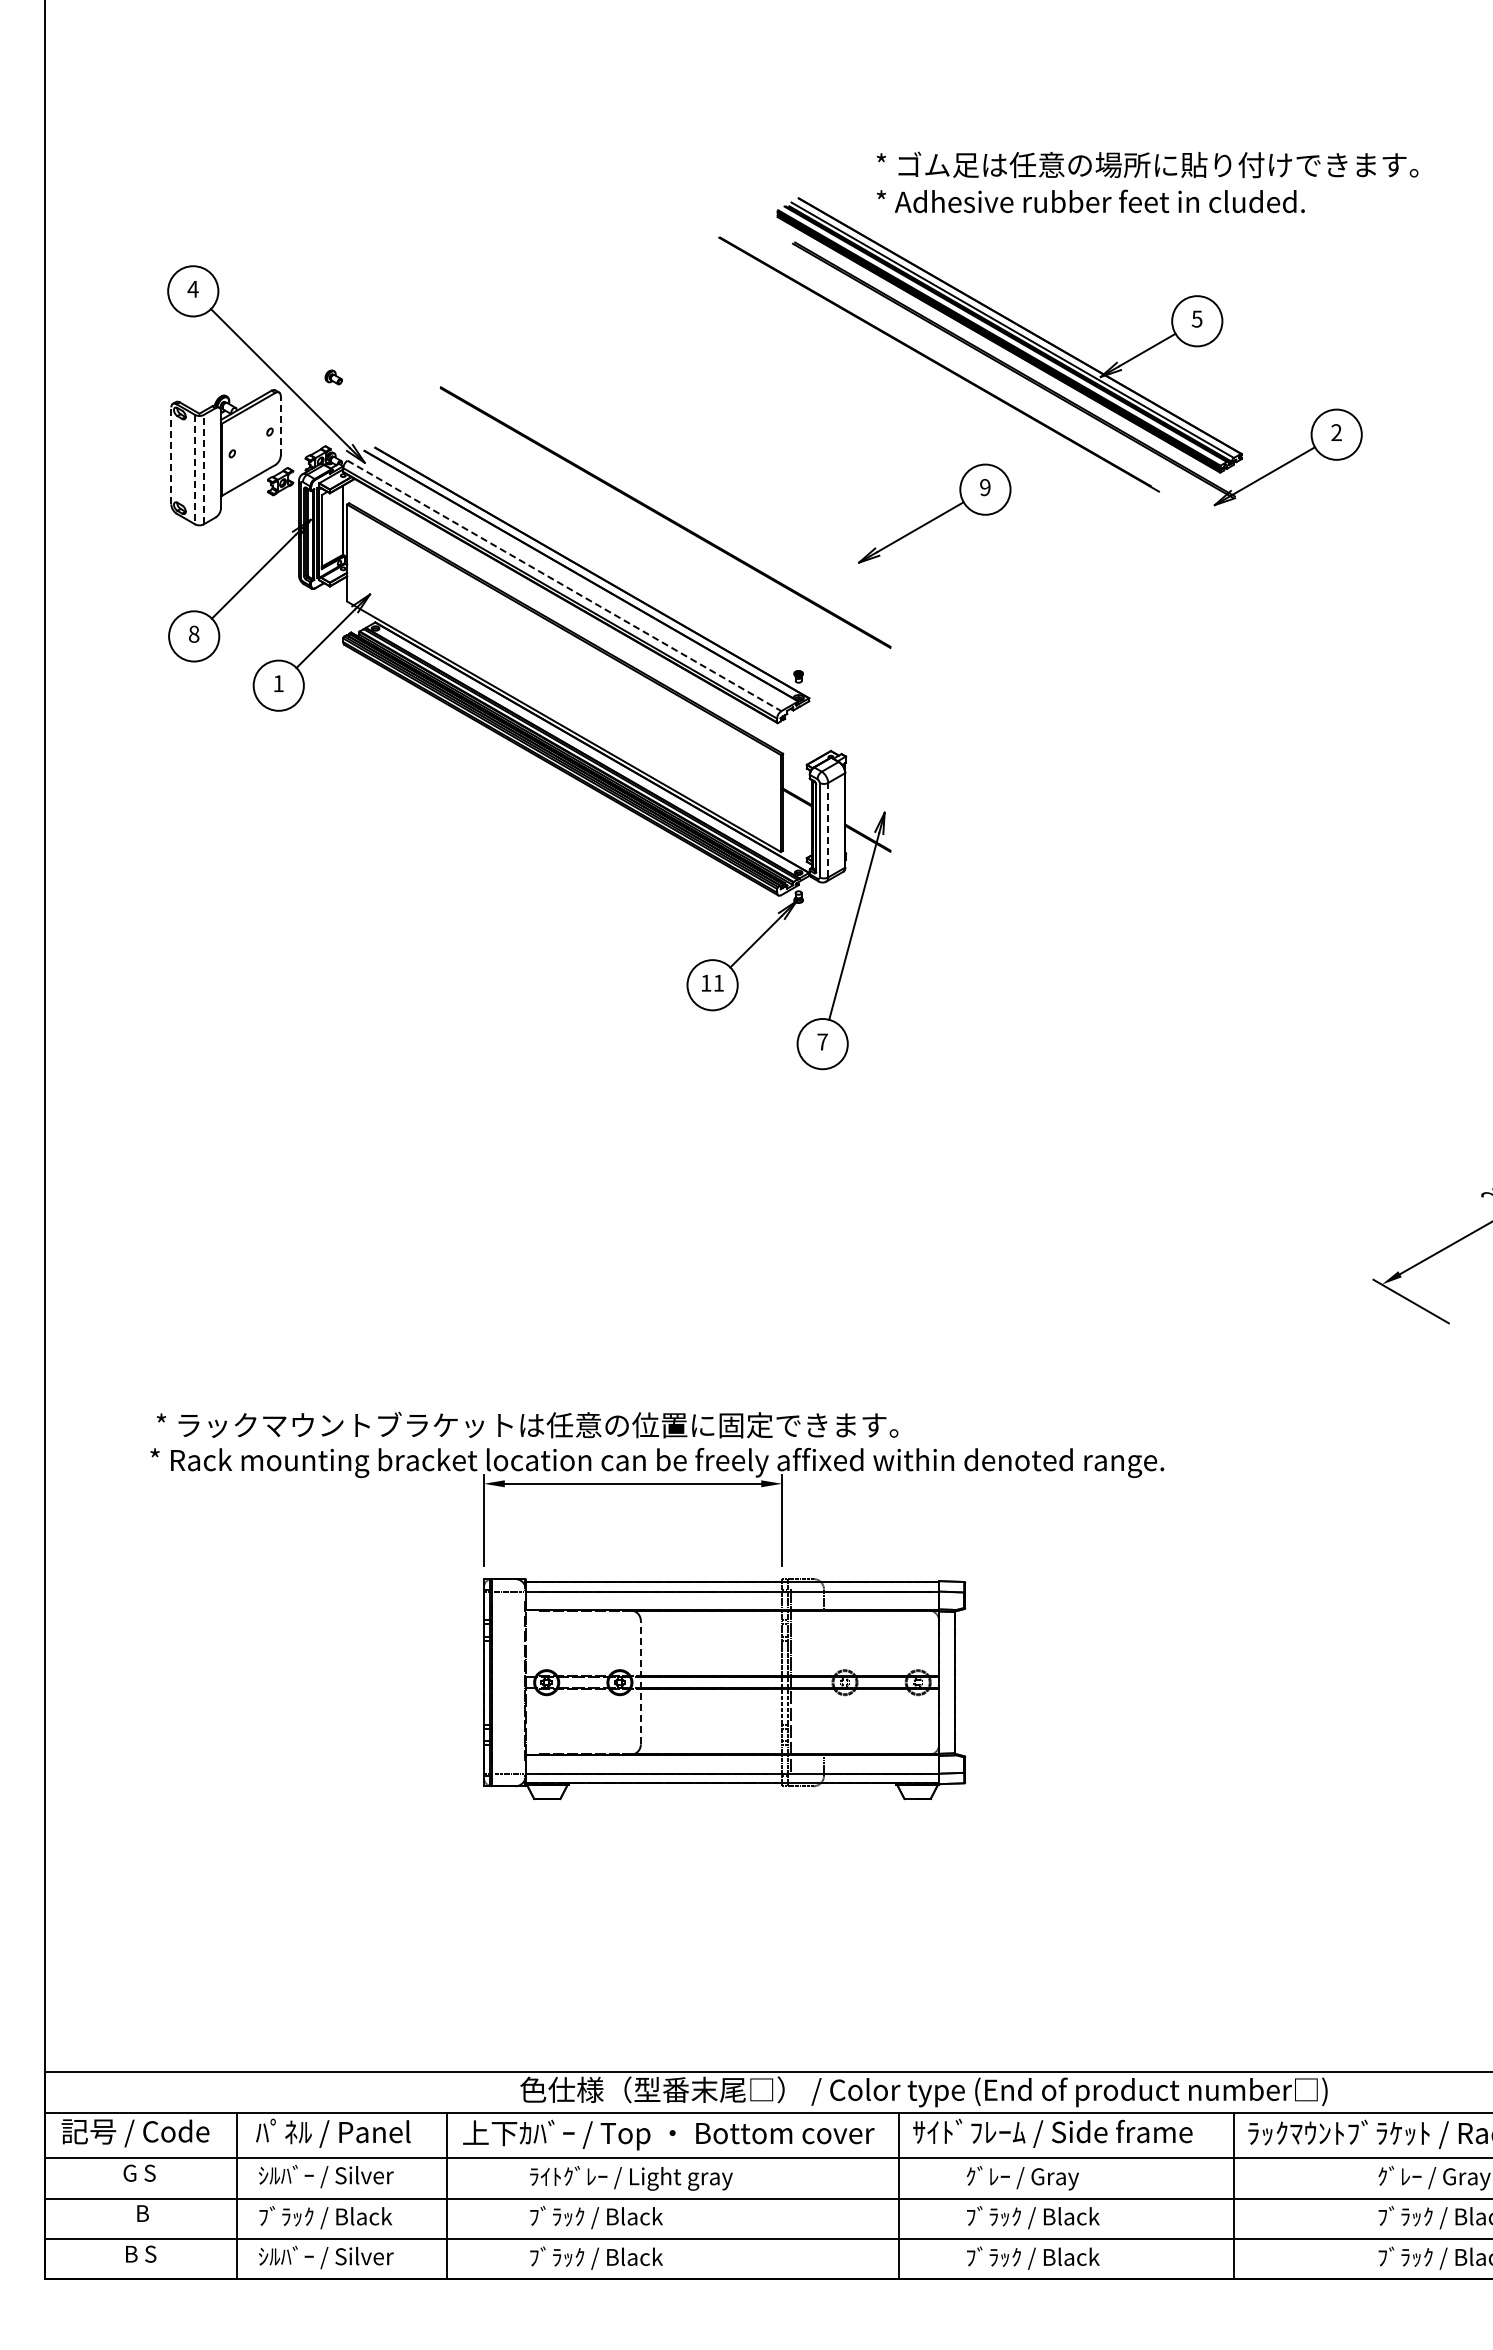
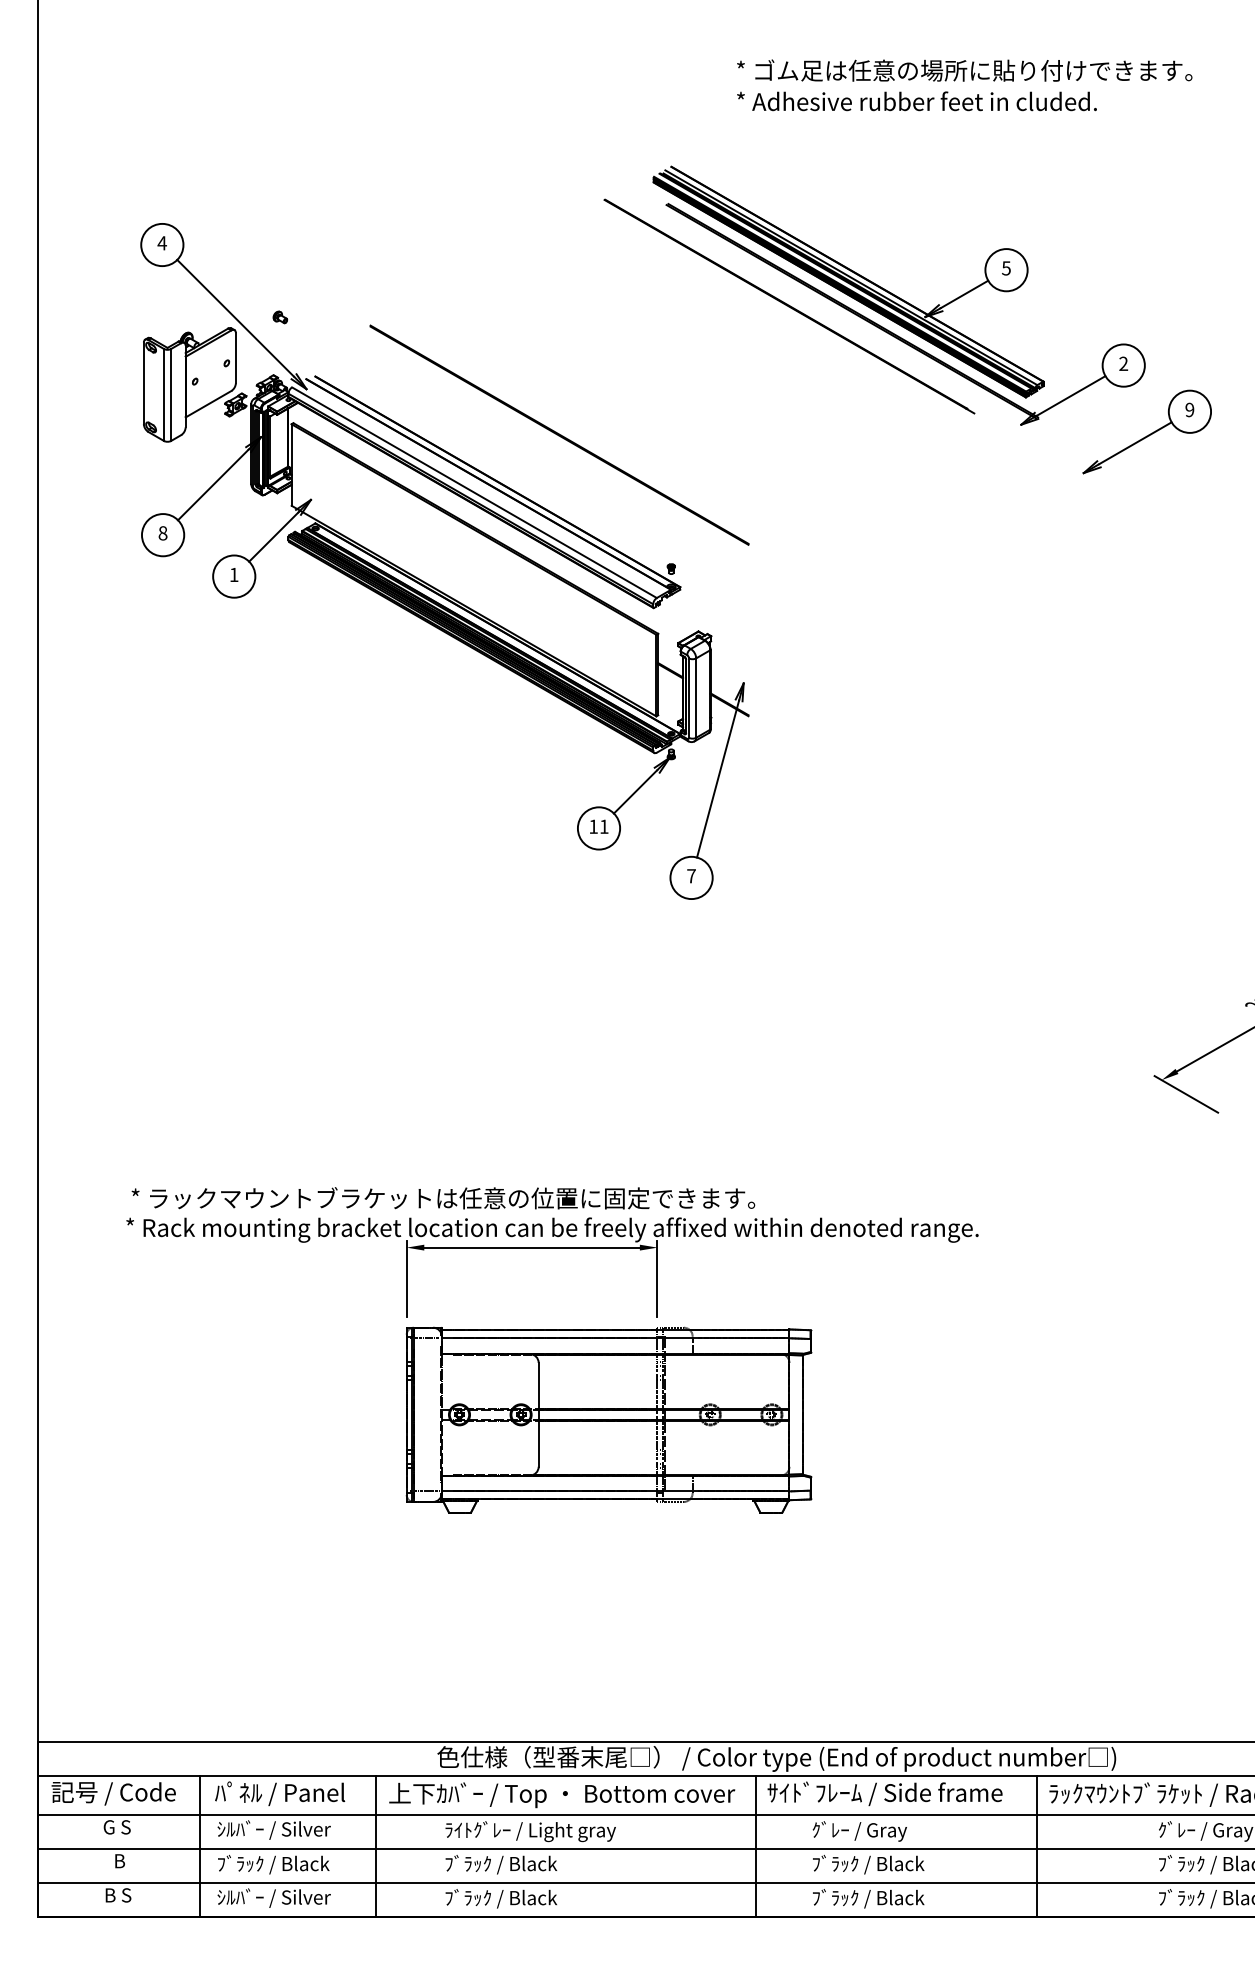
text: (1147, 182) -> (964, 85), moved
line: (280, 425) -> (235, 357), dashed -> solid
line: (171, 455) -> (144, 383), dashed -> solid
line: (195, 469) -> (164, 394), dashed -> solid
line: (203, 469) -> (170, 394), dashed -> solid
part: (934, 513) -> (1147, 431), moved
line: (564, 586) -> (474, 493), dashed -> solid
line: (828, 829) -> (696, 697), dashed -> solid
line: (640, 1682) -> (538, 1414), dashed -> solid

